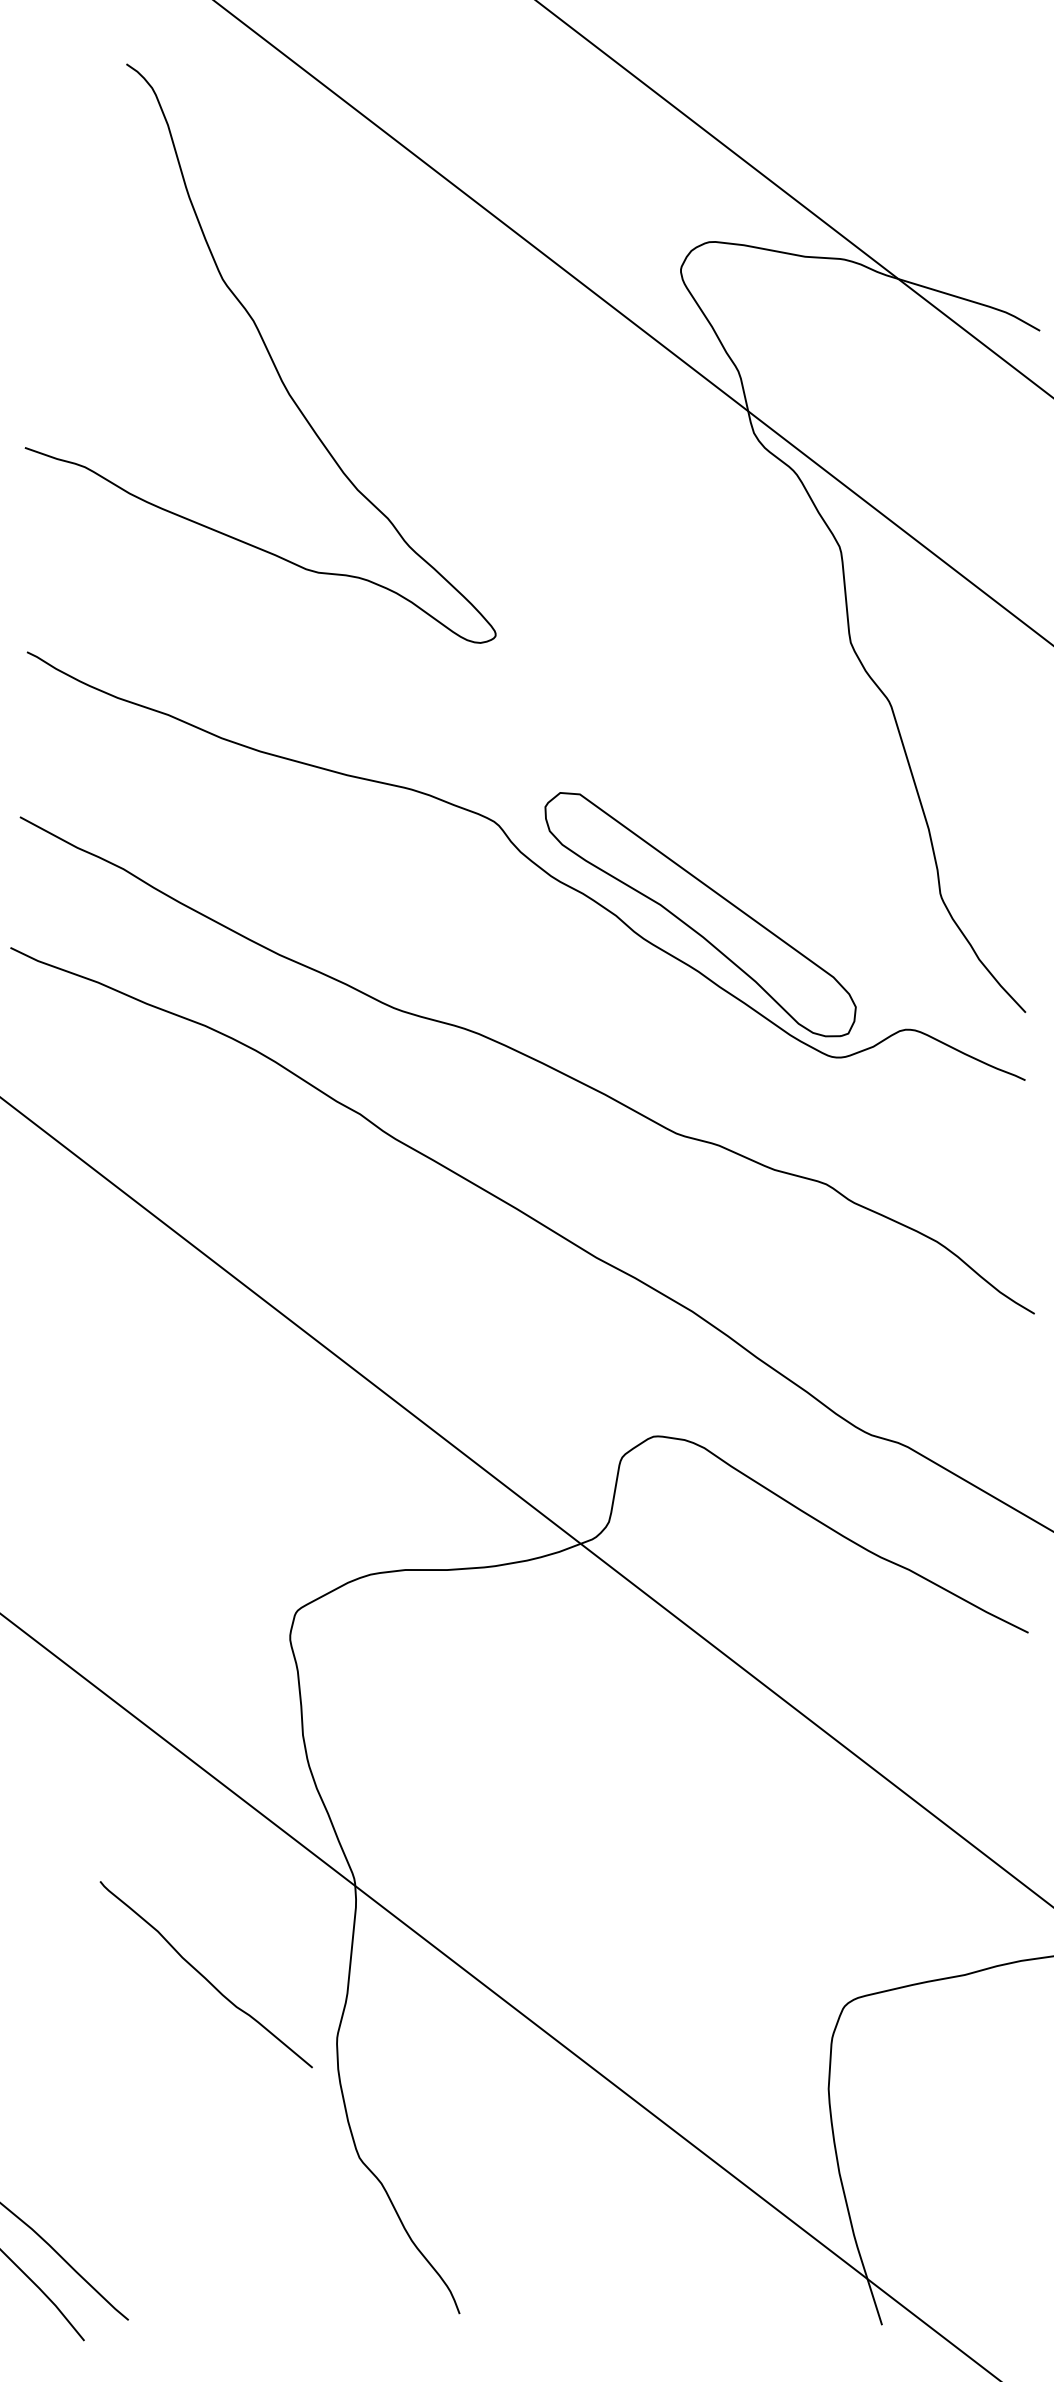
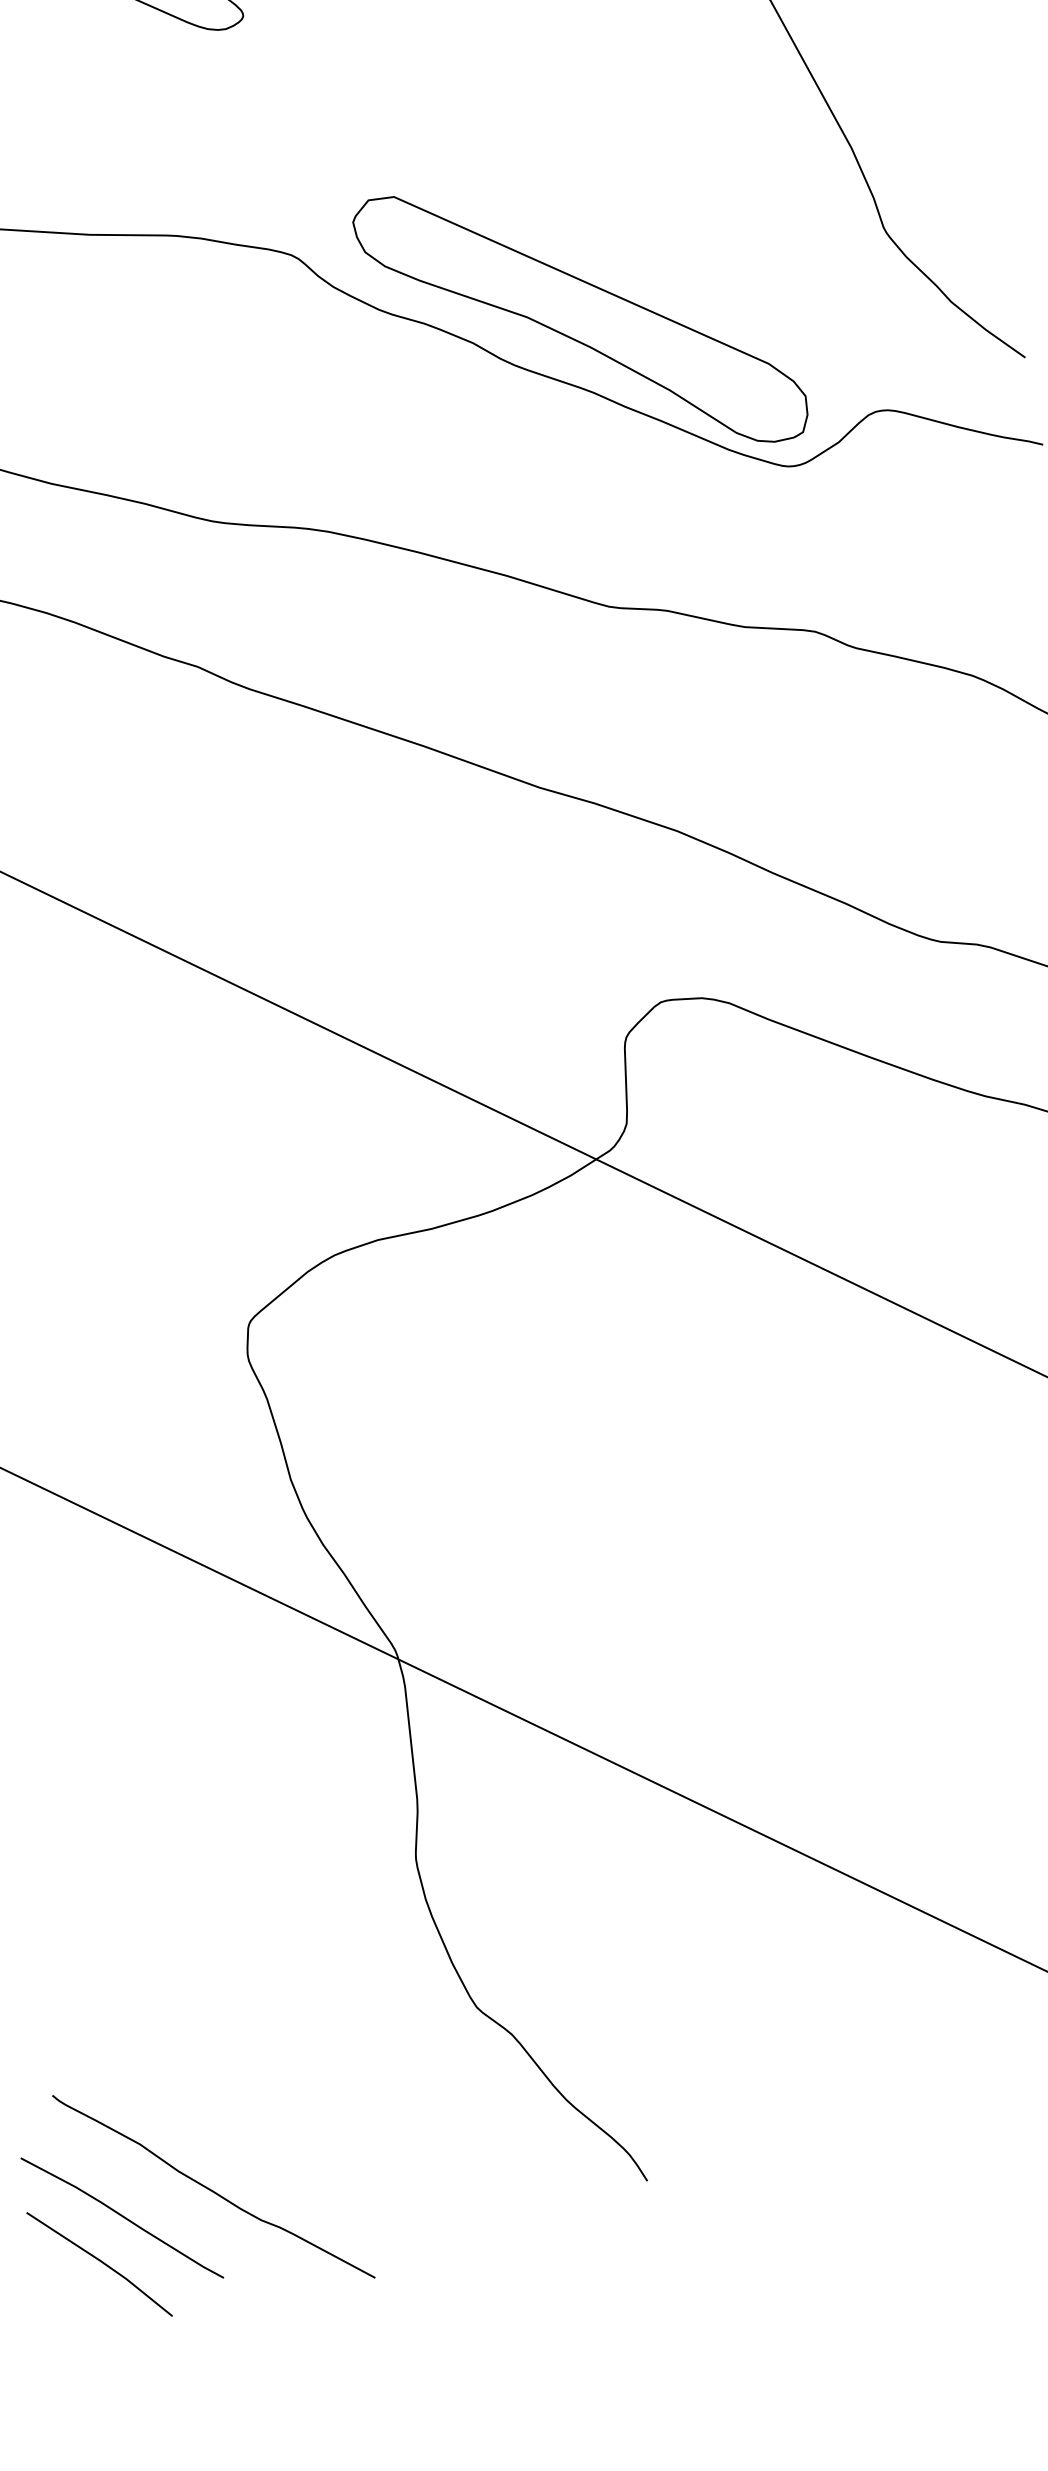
curve: (203, 1975) -> (210, 2188), moved

